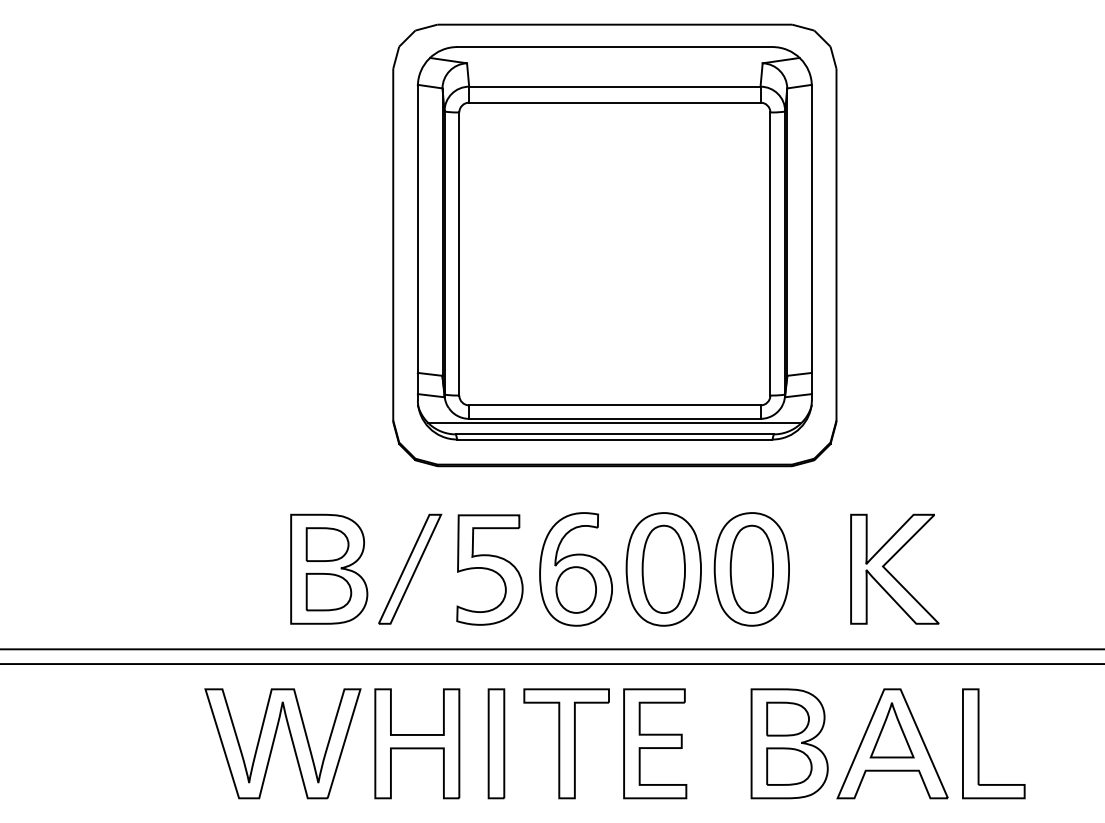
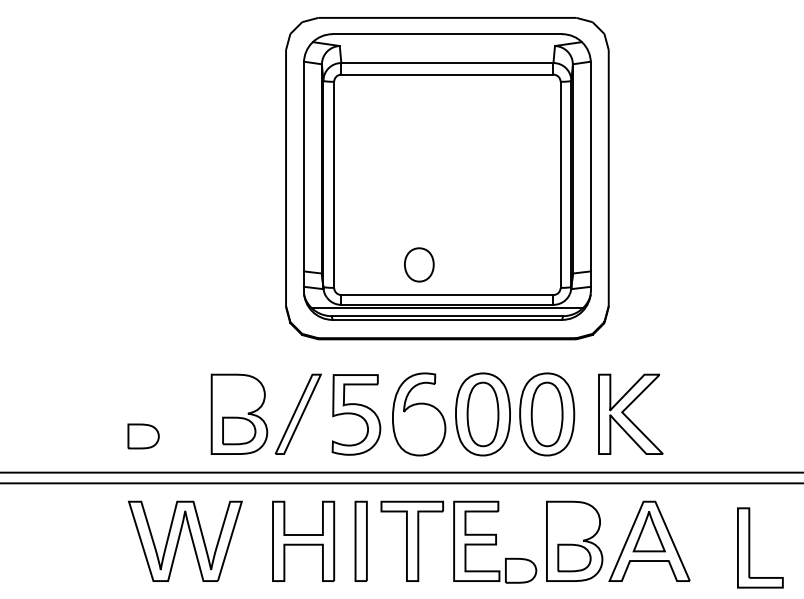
part: (327, 544) -> (143, 436), moved
part: (894, 568) -> (630, 413), moved
part: (575, 589) -> (418, 264), moved
part: (787, 718) -> (520, 570), moved
part: (274, 742) -> (179, 540), moved
part: (979, 743) -> (749, 547), moved

